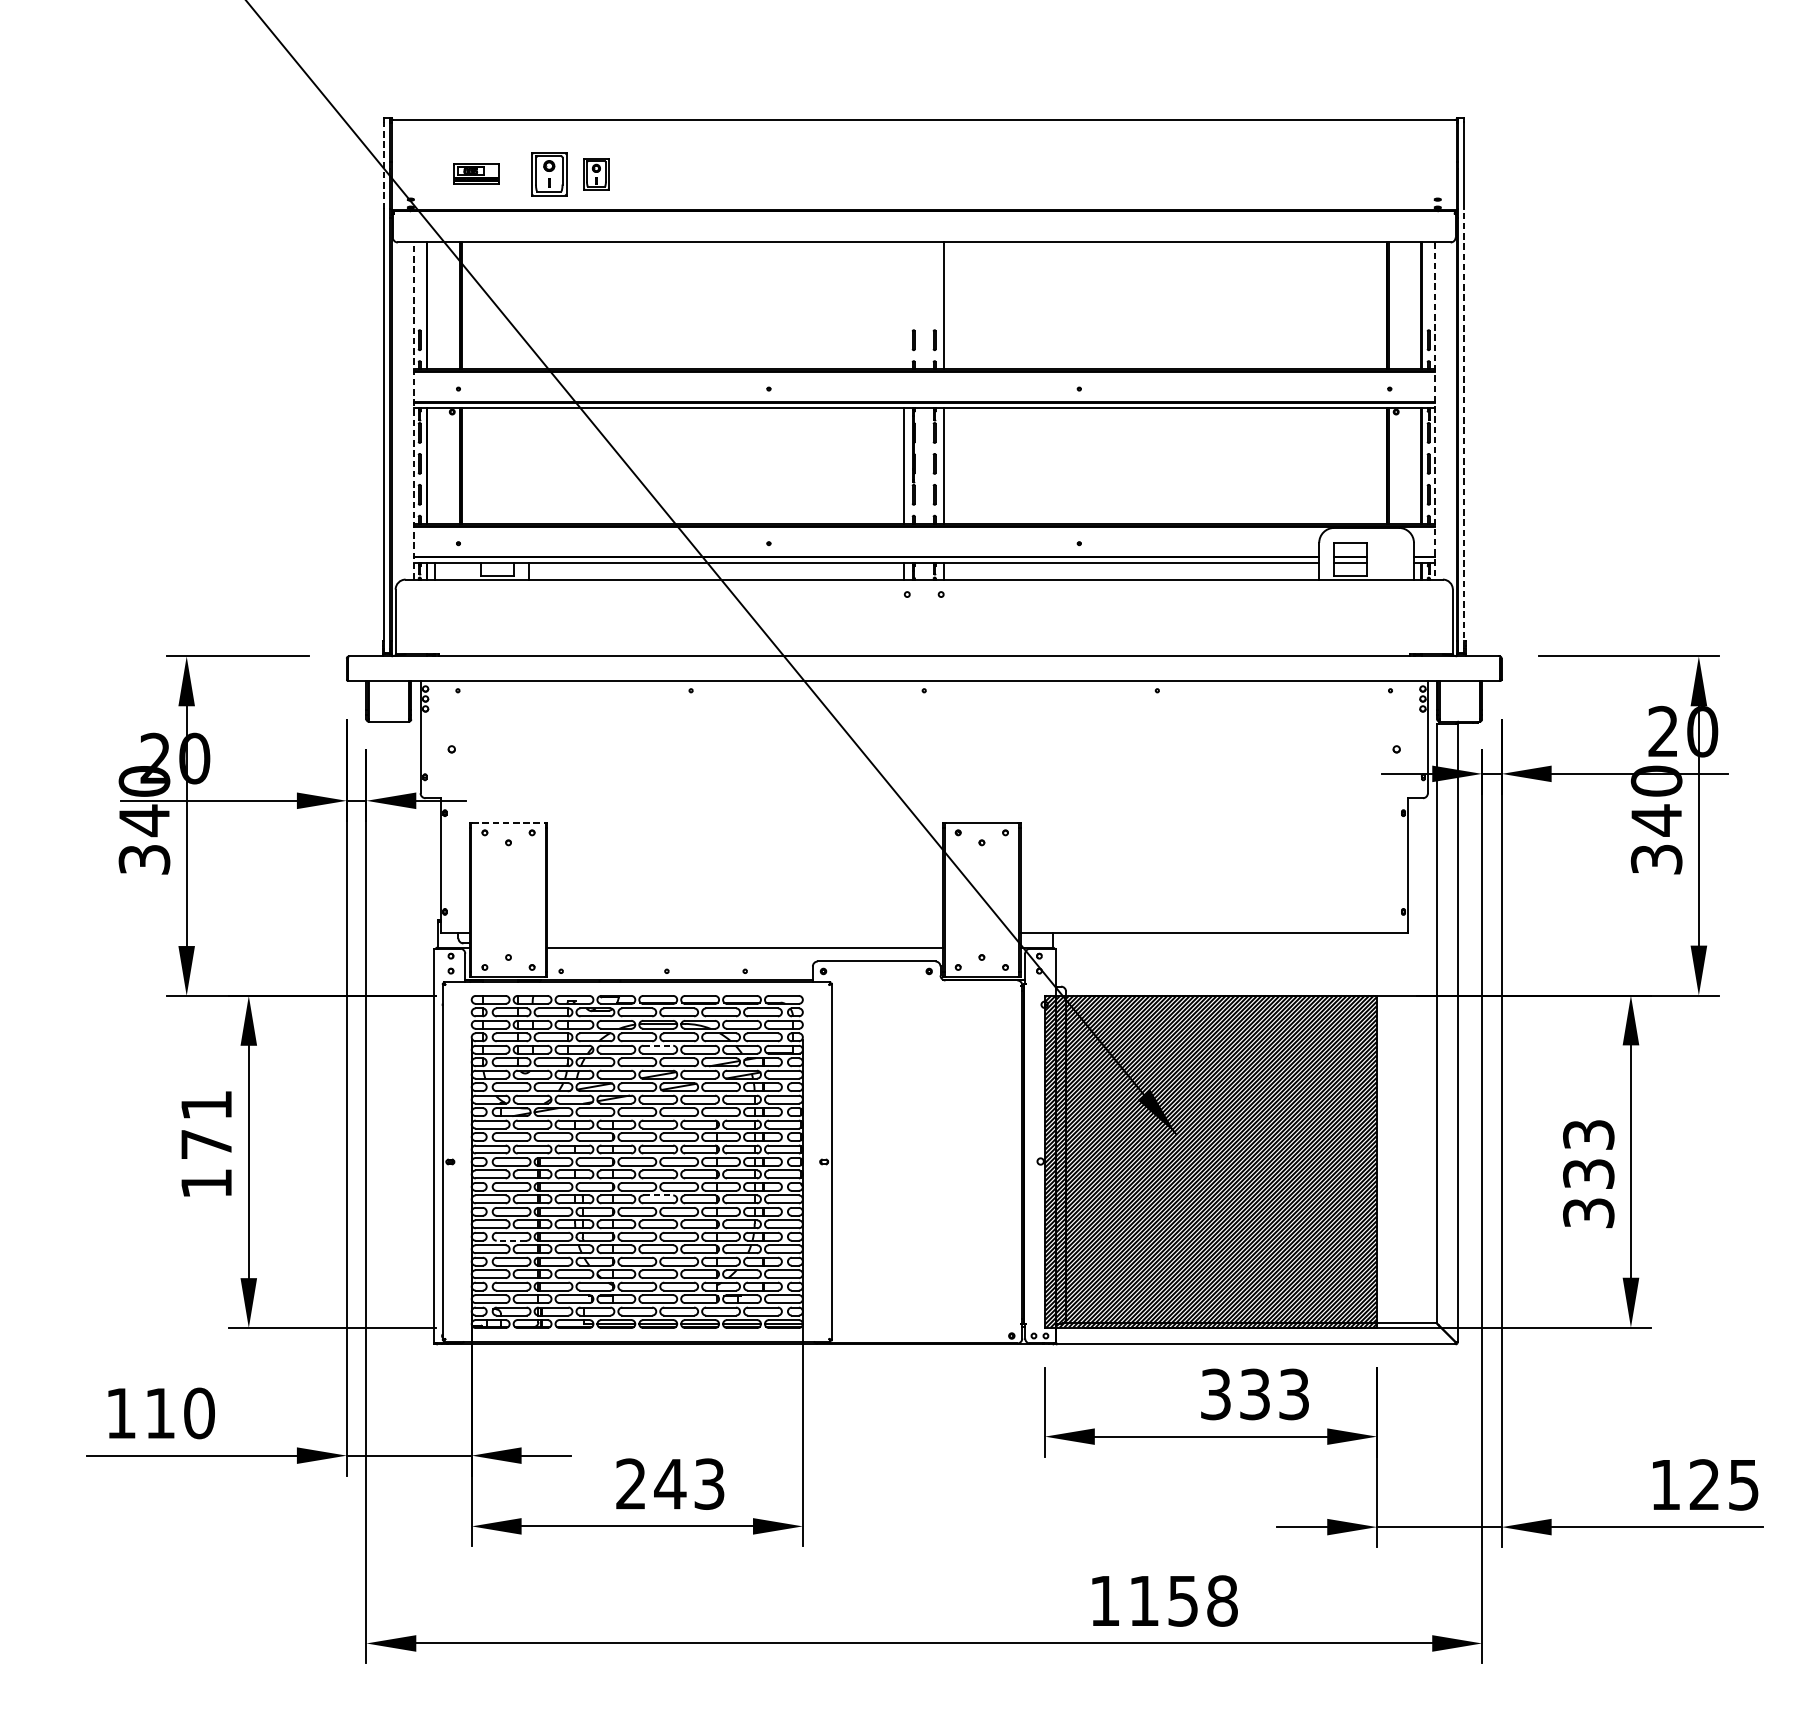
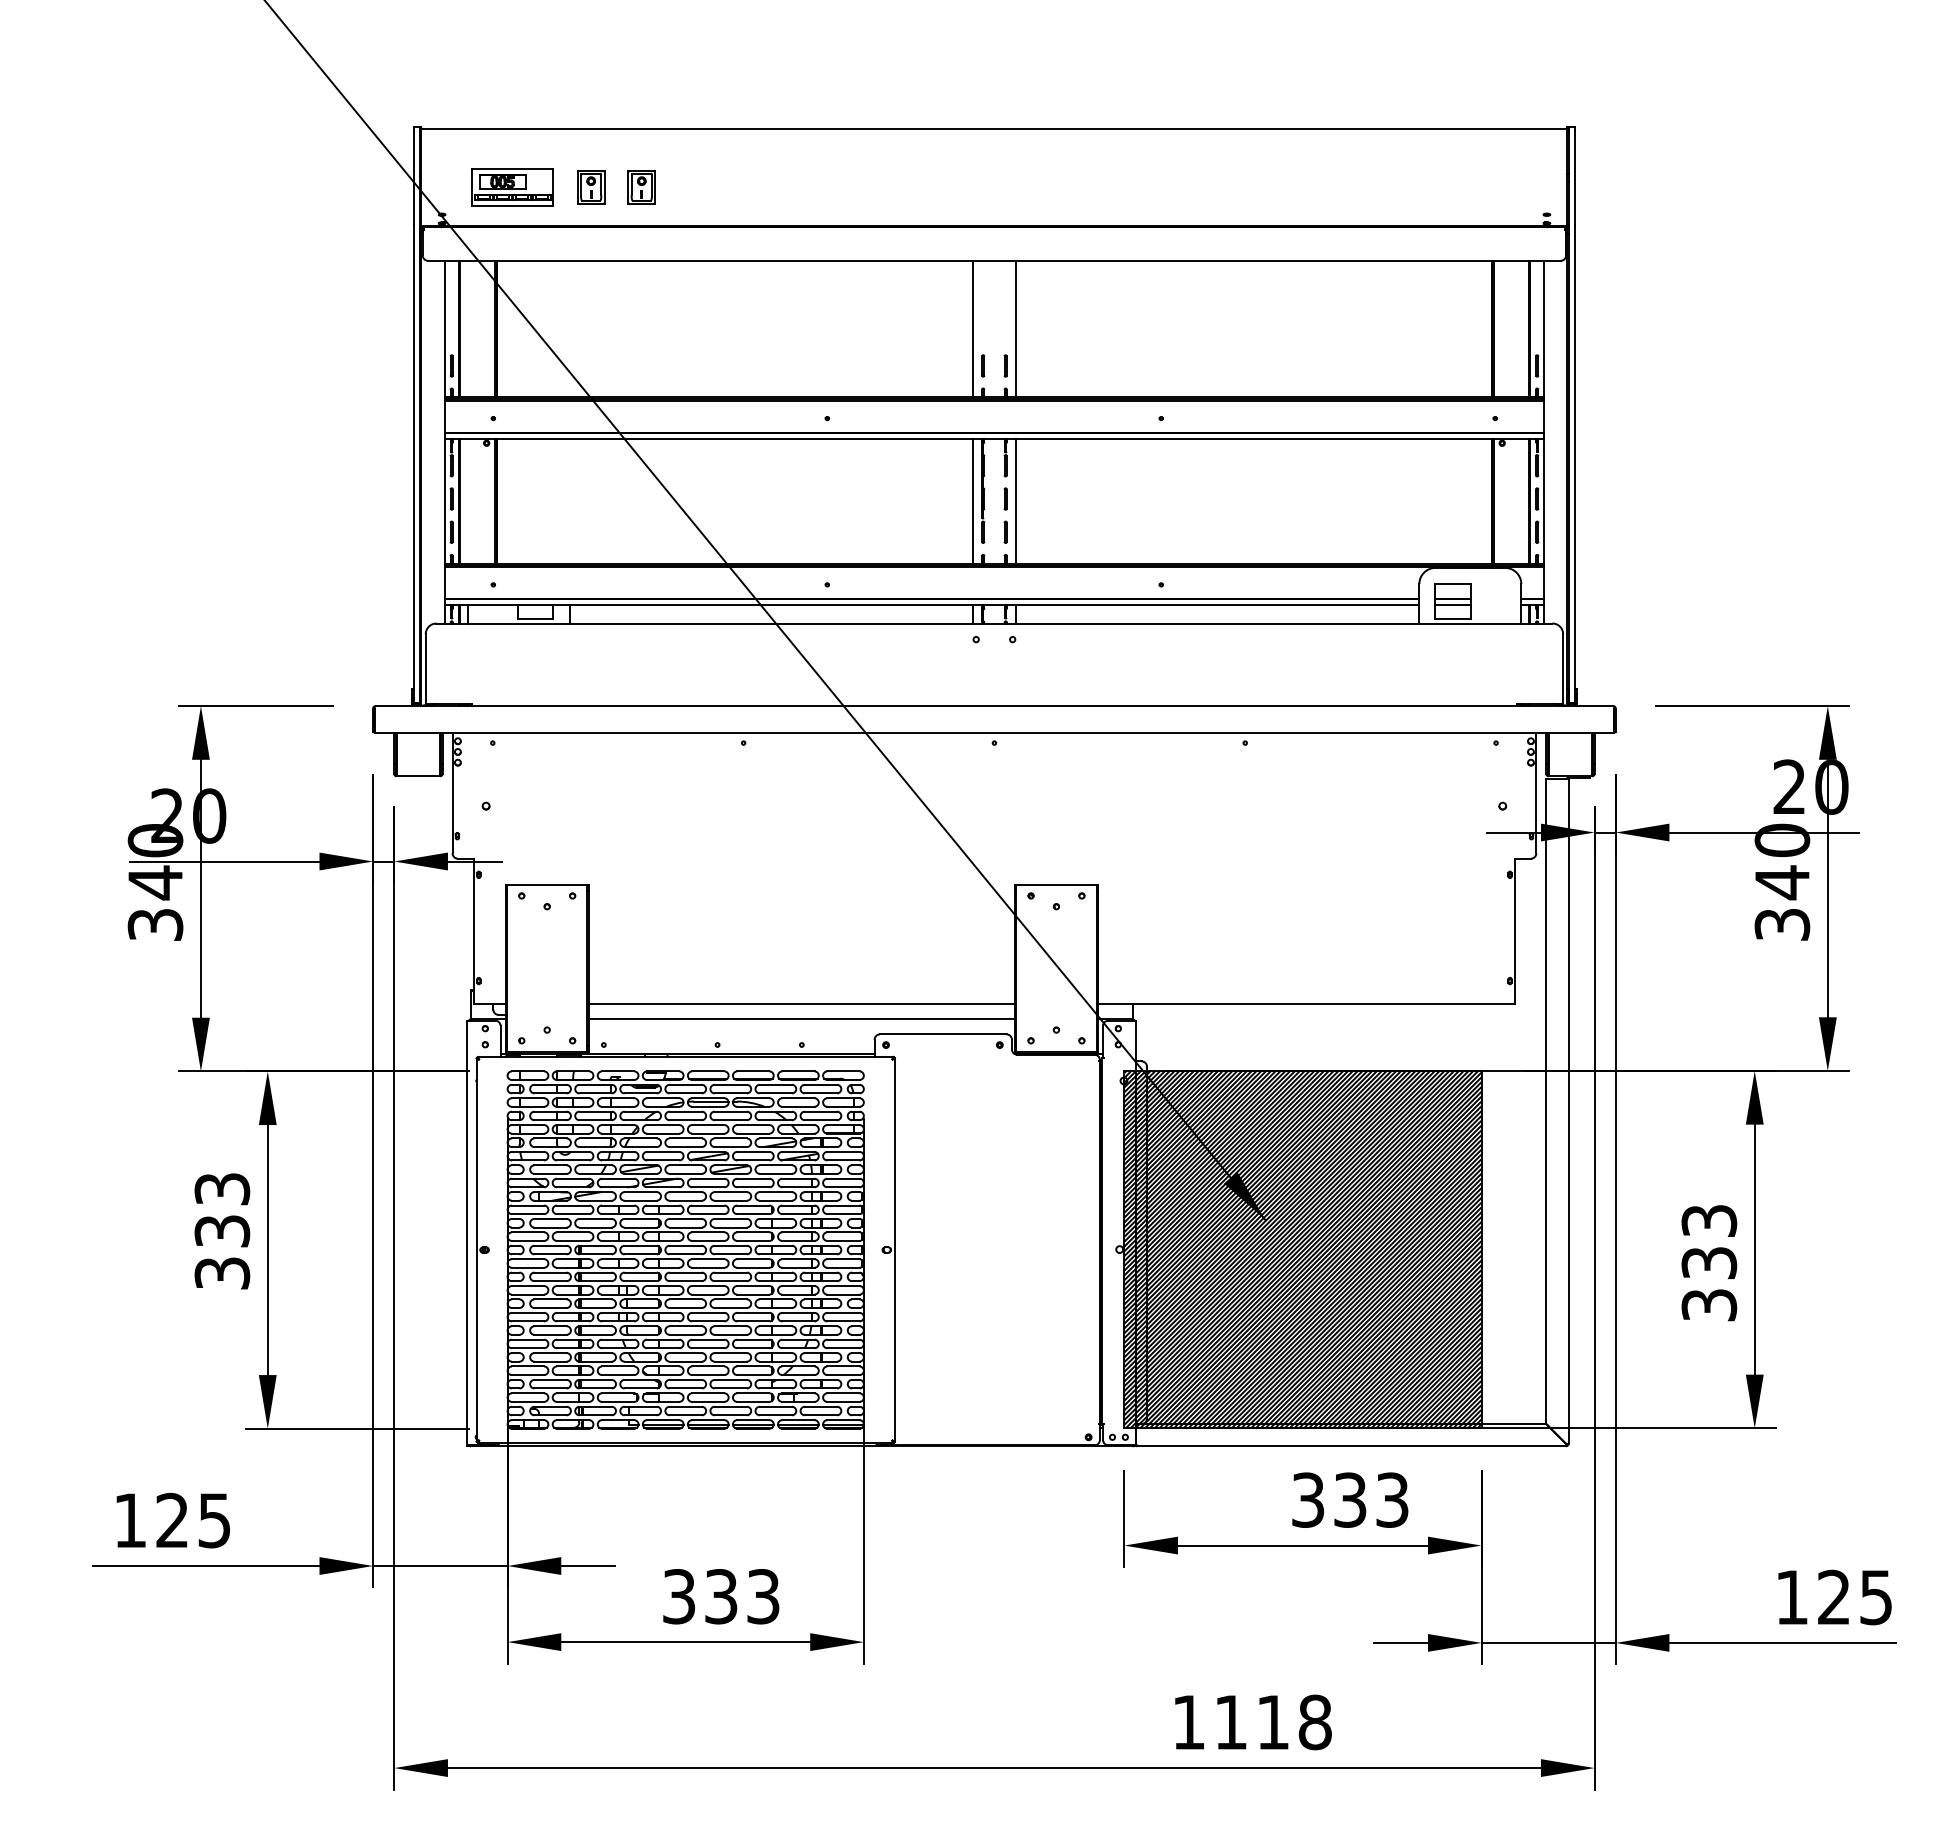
line: (384, 165) -> (413, 177), dashed -> solid
part: (476, 174) -> (512, 187), size x1.67
part: (549, 174) -> (591, 187), size x0.71
line: (903, 305) -> (972, 328), added
line: (414, 410) -> (445, 441), dashed -> solid
line: (1434, 411) -> (1543, 442), dashed -> solid
line: (1464, 428) -> (1575, 460), dashed -> solid
line: (508, 823) -> (547, 885), dashed -> solid
line: (744, 932) -> (801, 1003), added
line: (658, 1046) -> (708, 1125), dashed -> solid
text: (206, 1144) -> (222, 1231), 171 -> 333
line: (658, 1195) -> (708, 1286), dashed -> solid
line: (511, 1240) -> (550, 1334), dashed -> solid
text: (179, 1413) -> (193, 1520), 110 -> 125
text: (651, 1483) -> (700, 1596), 243 -> 333
text: (1182, 1601) -> (1272, 1722), 1158 -> 1118

